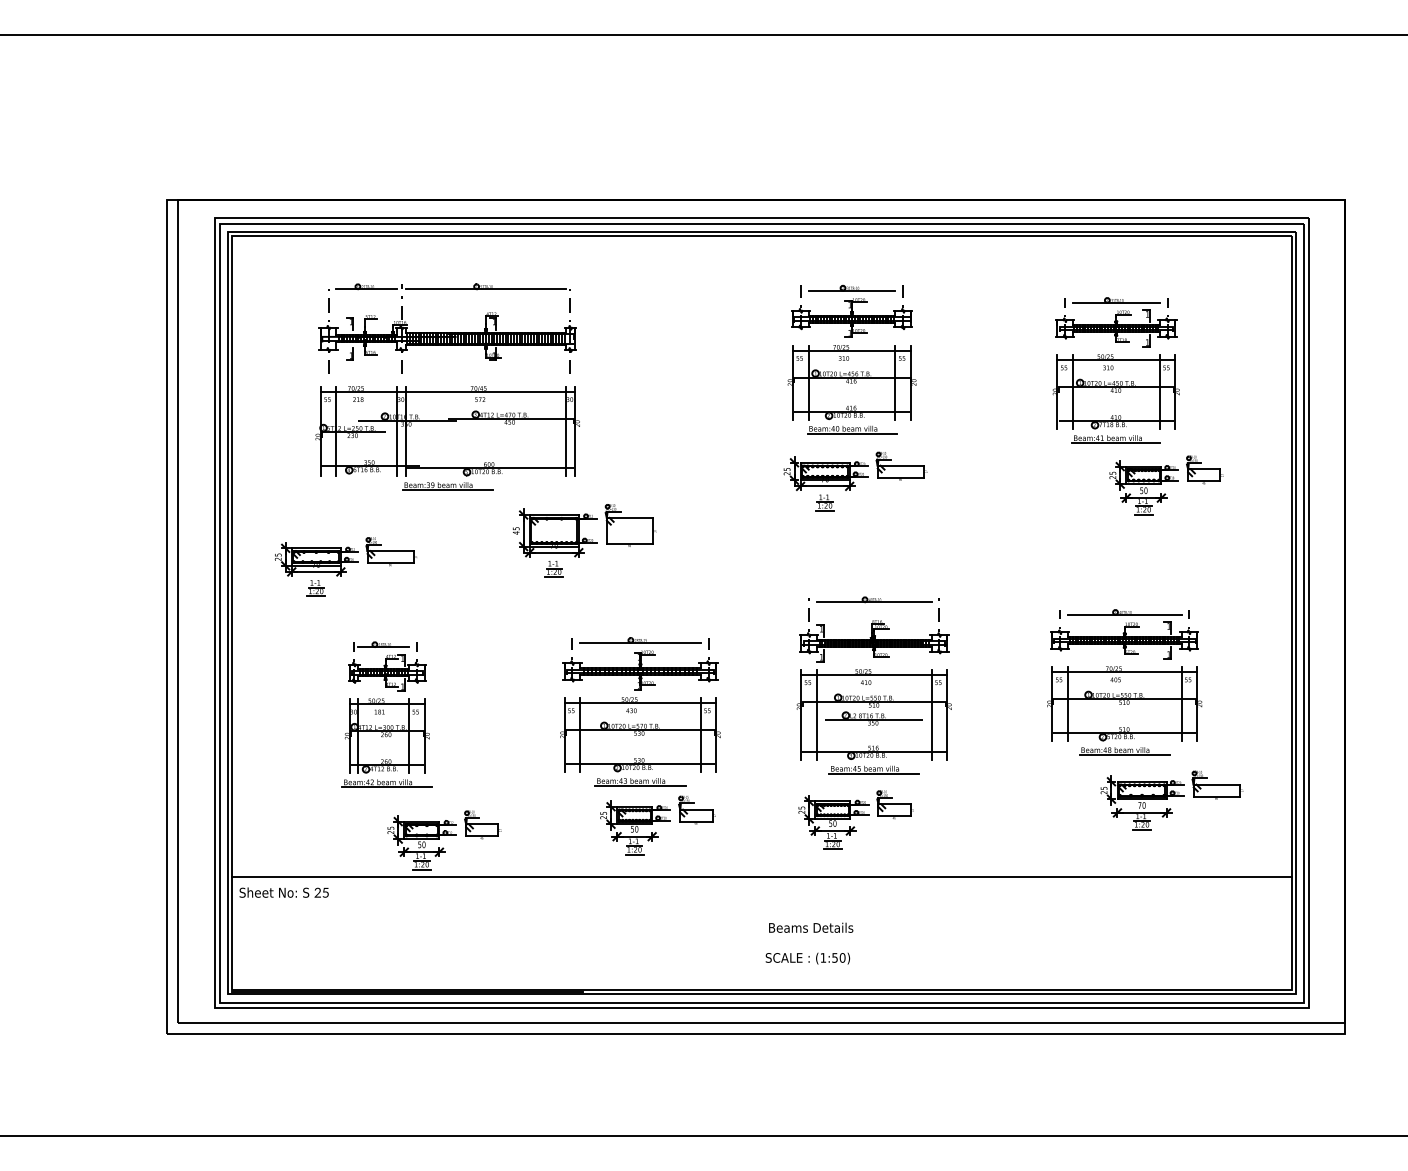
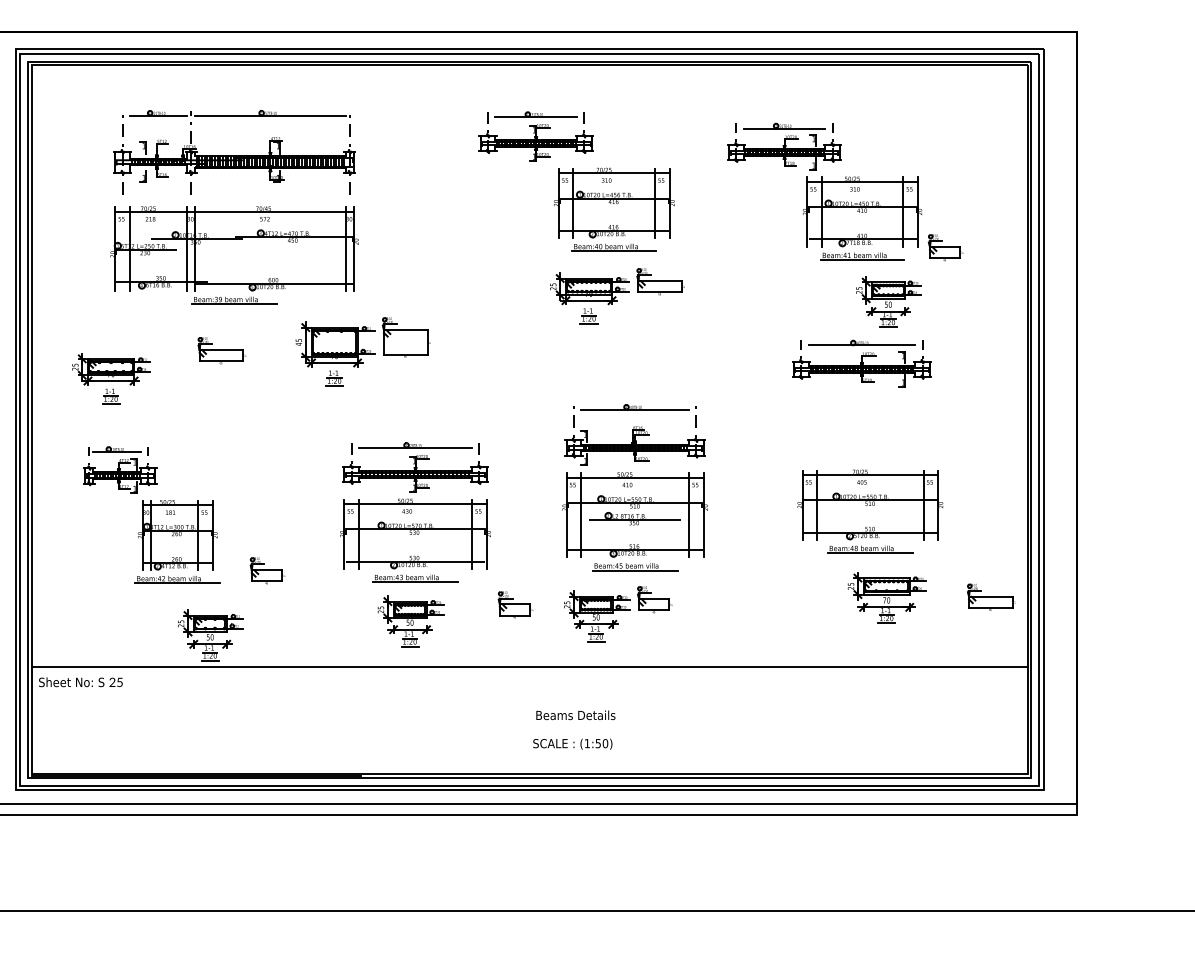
part: (851, 310) -> (535, 135), moved
part: (1116, 322) -> (784, 146), moved
part: (1204, 469) -> (945, 247), moved
part: (390, 551) -> (221, 350), moved
part: (1124, 634) -> (861, 363), moved
part: (387, 666) -> (120, 469), moved
part: (1217, 784) -> (991, 596), moved
part: (696, 809) -> (515, 604), moved
part: (482, 824) -> (267, 570), moved

